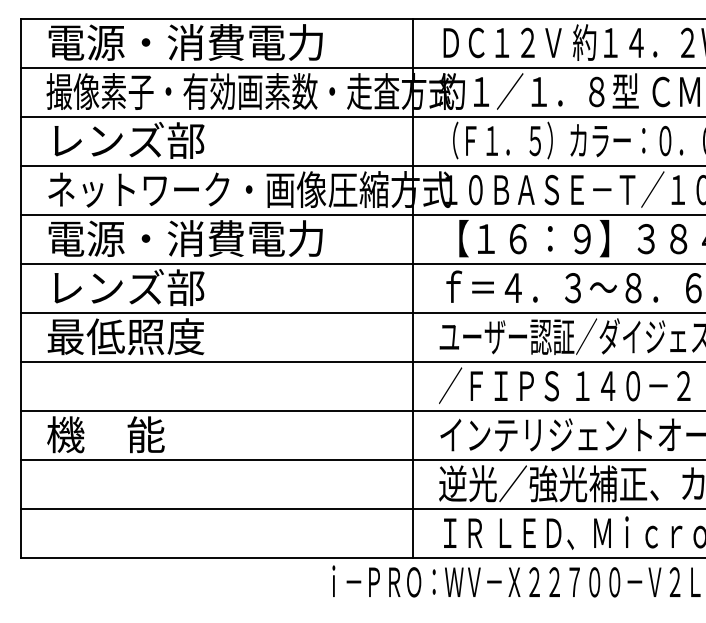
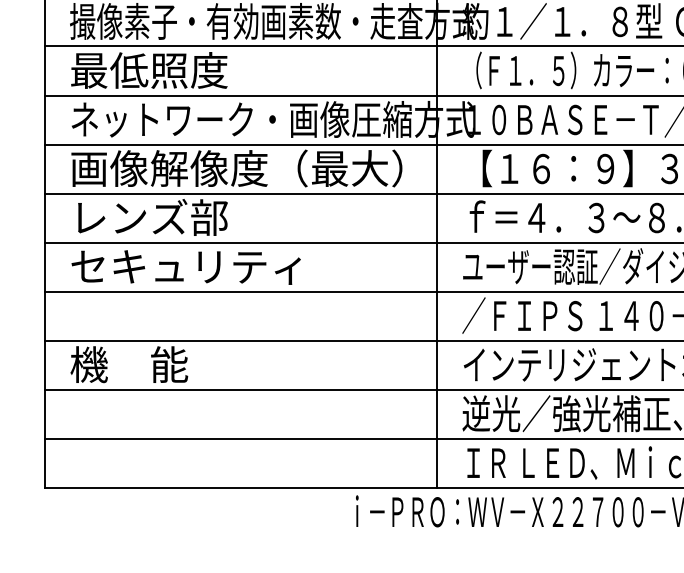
text: (125, 139) -> (148, 69), レンズ部 -> 最低照度
text: (213, 238) -> (236, 168), 電源・消費電力 -> 画像解像度（最大）
text: (162, 336) -> (185, 266), 最低照度 -> セキュリティ

